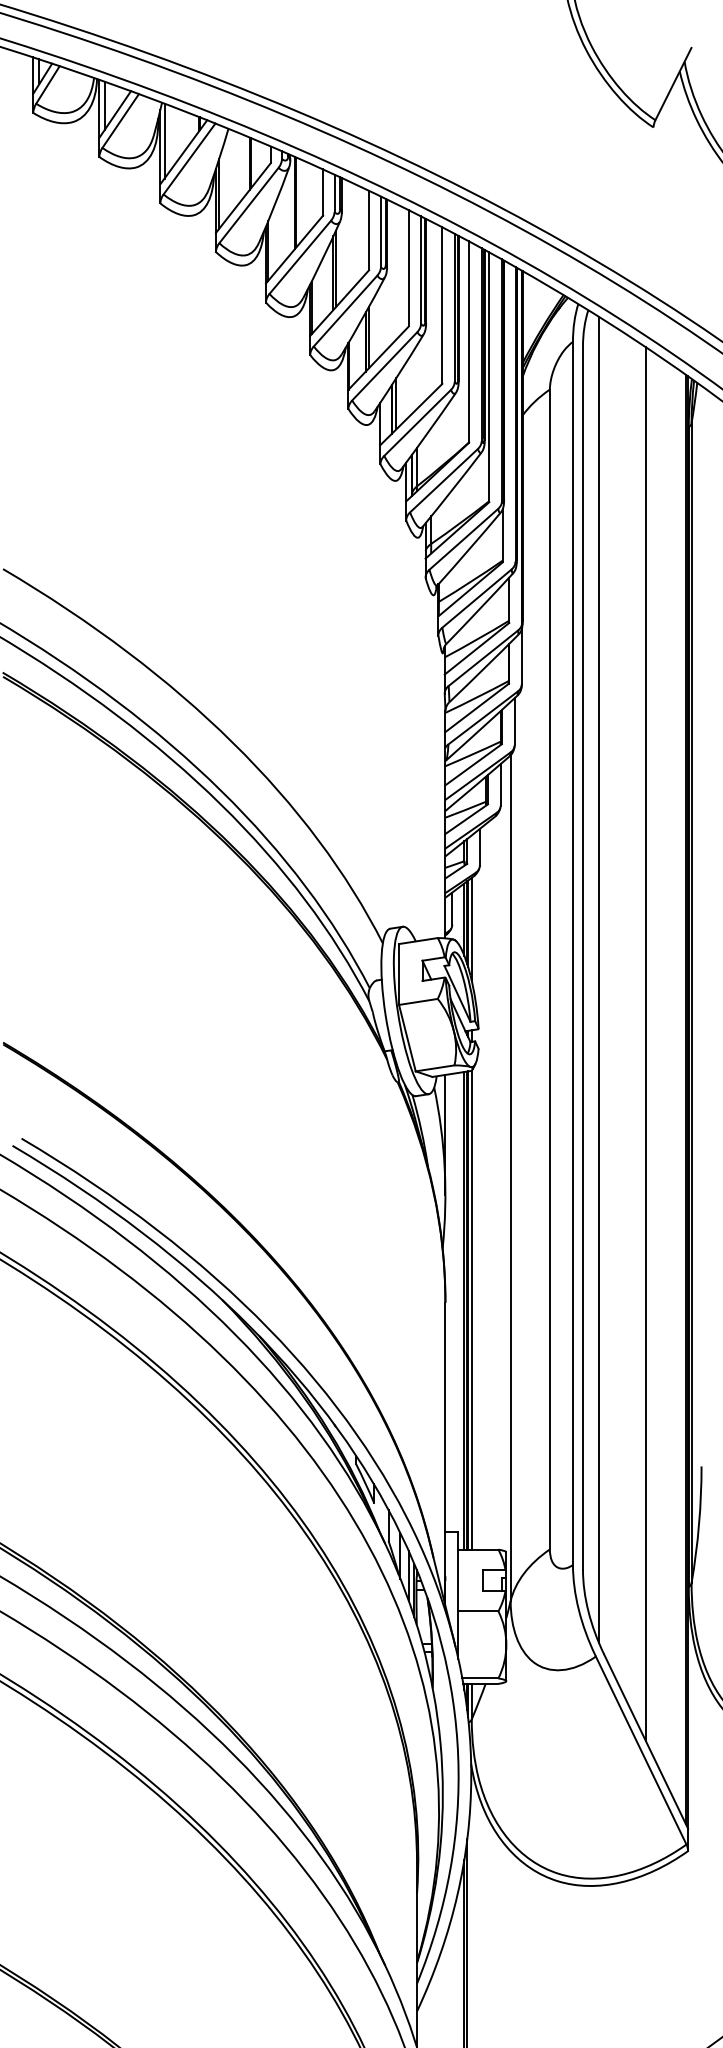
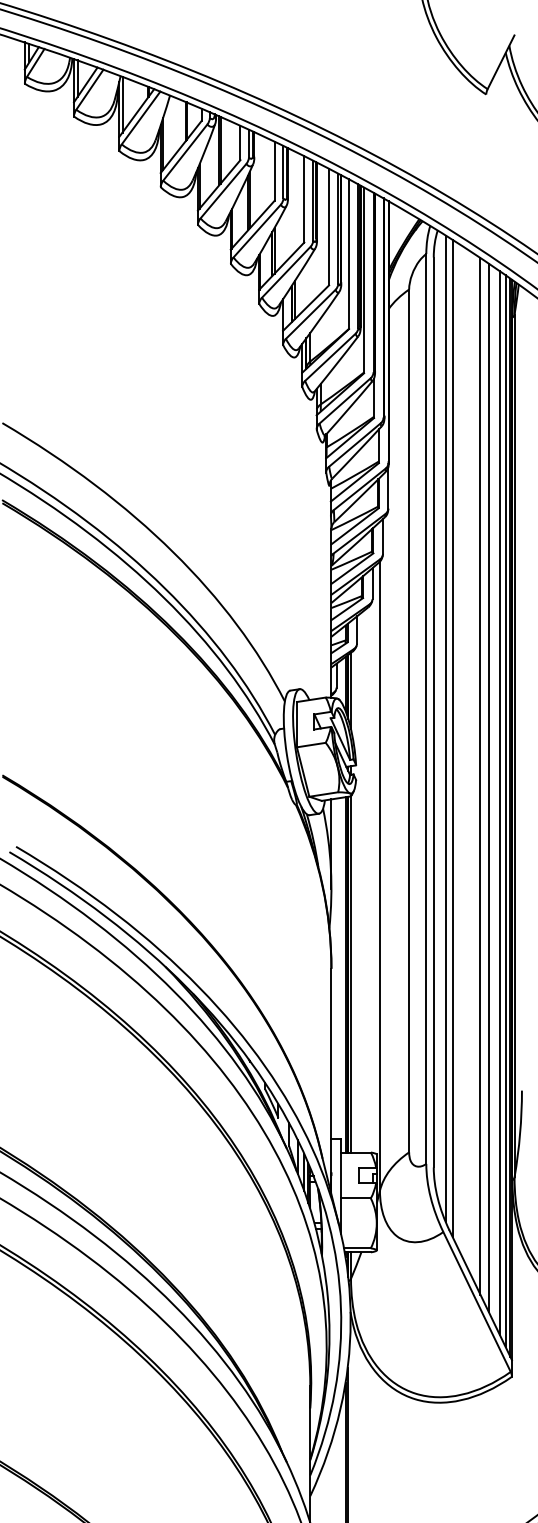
line: (608, 992) -> (452, 738), added
line: (656, 1058) -> (488, 787), added
line: (671, 1079) -> (499, 802), added
line: (679, 1090) -> (505, 810), added

